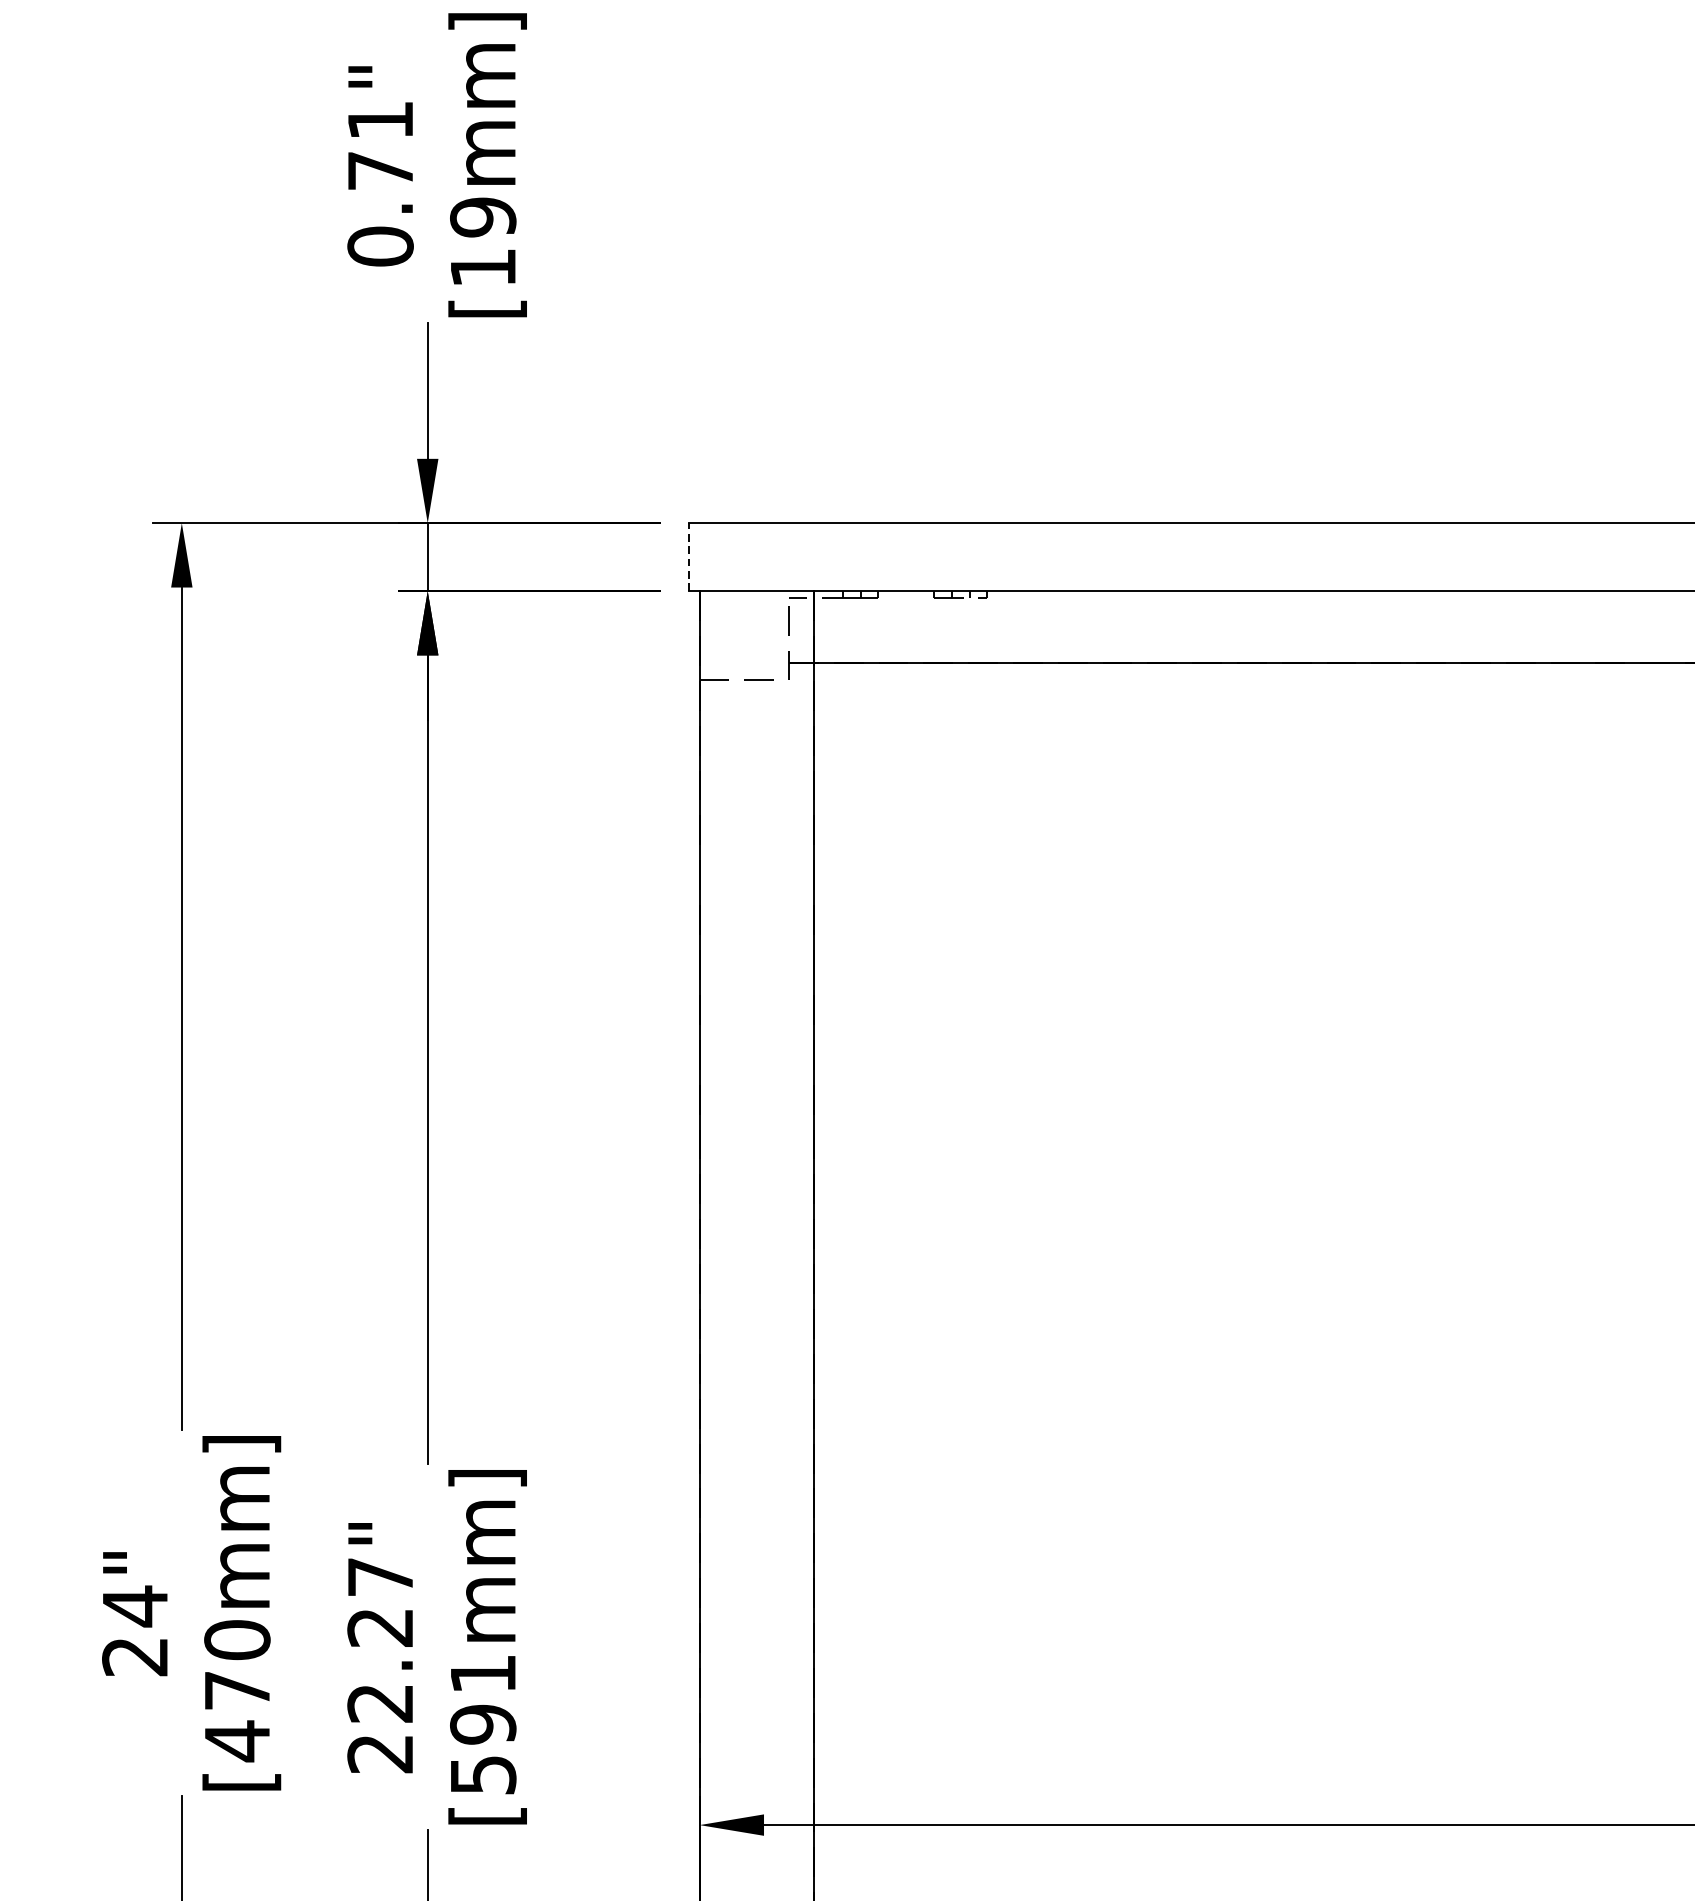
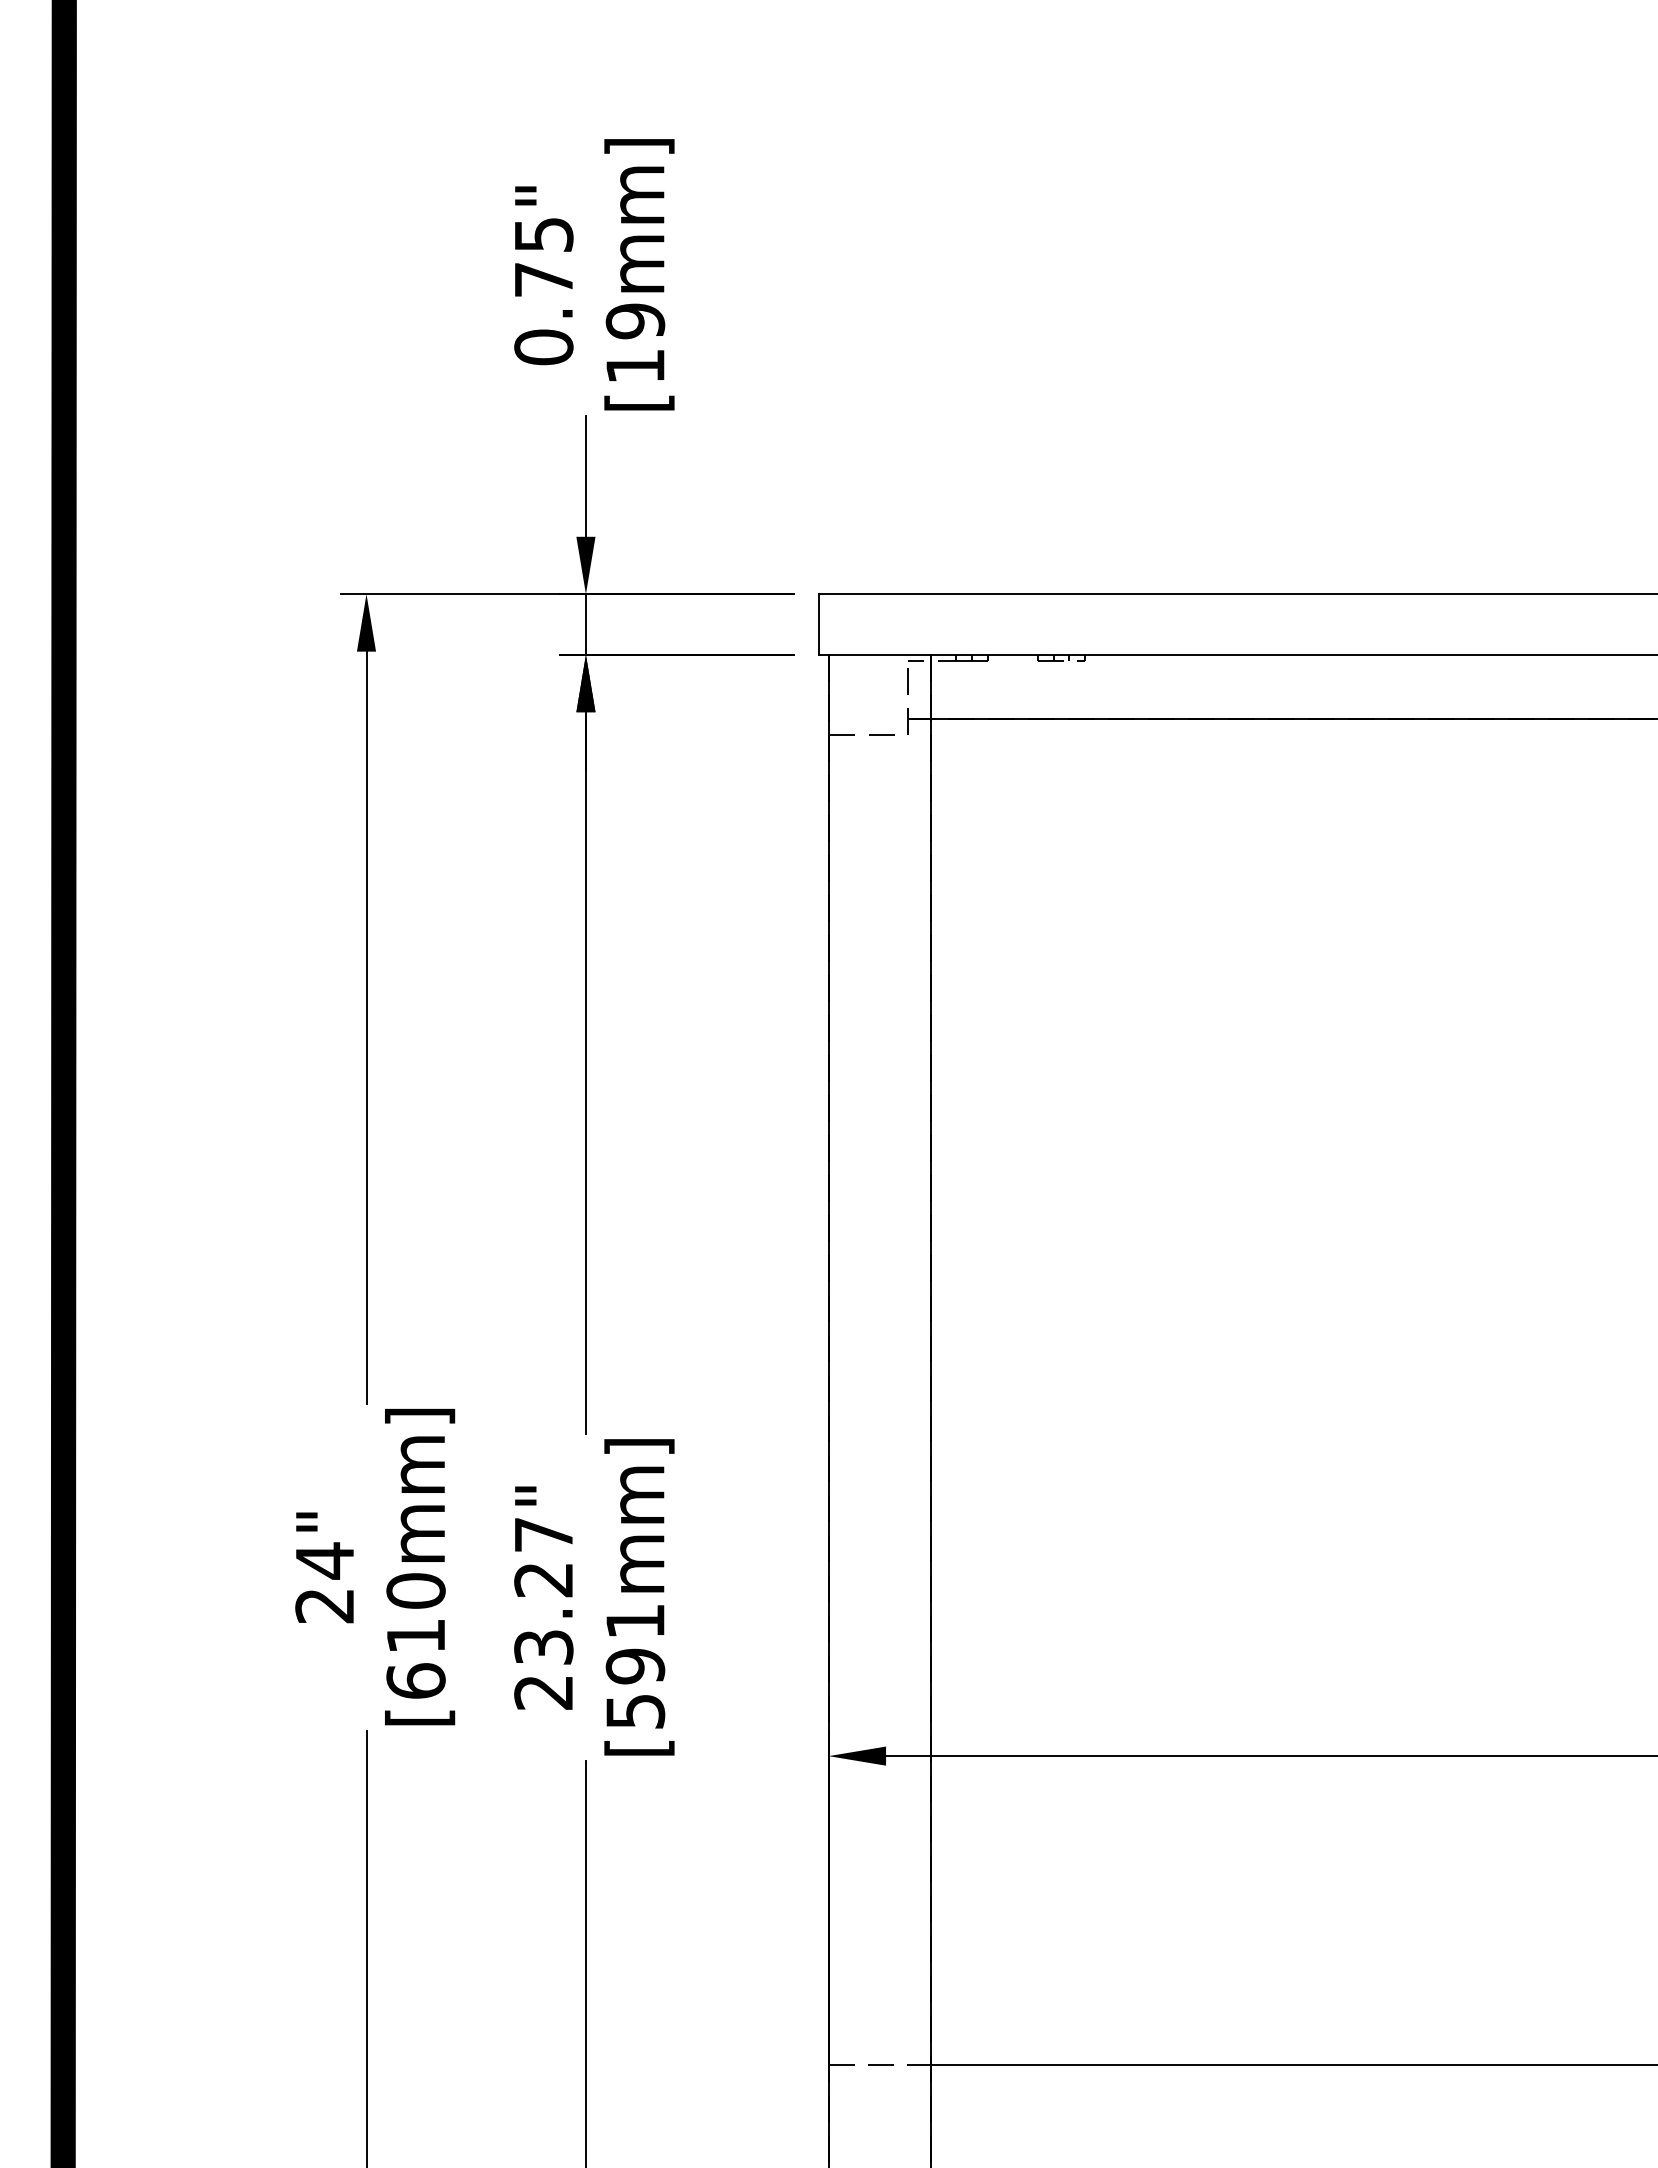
text: (381, 120) -> (544, 234), 0.71" -> 0.75"
line: (689, 557) -> (819, 624), dashed -> solid
text: (380, 1703) -> (543, 1647), 22.27" -> 23.27"
text: (236, 1716) -> (415, 1659), [470mm] -> [610mm]

